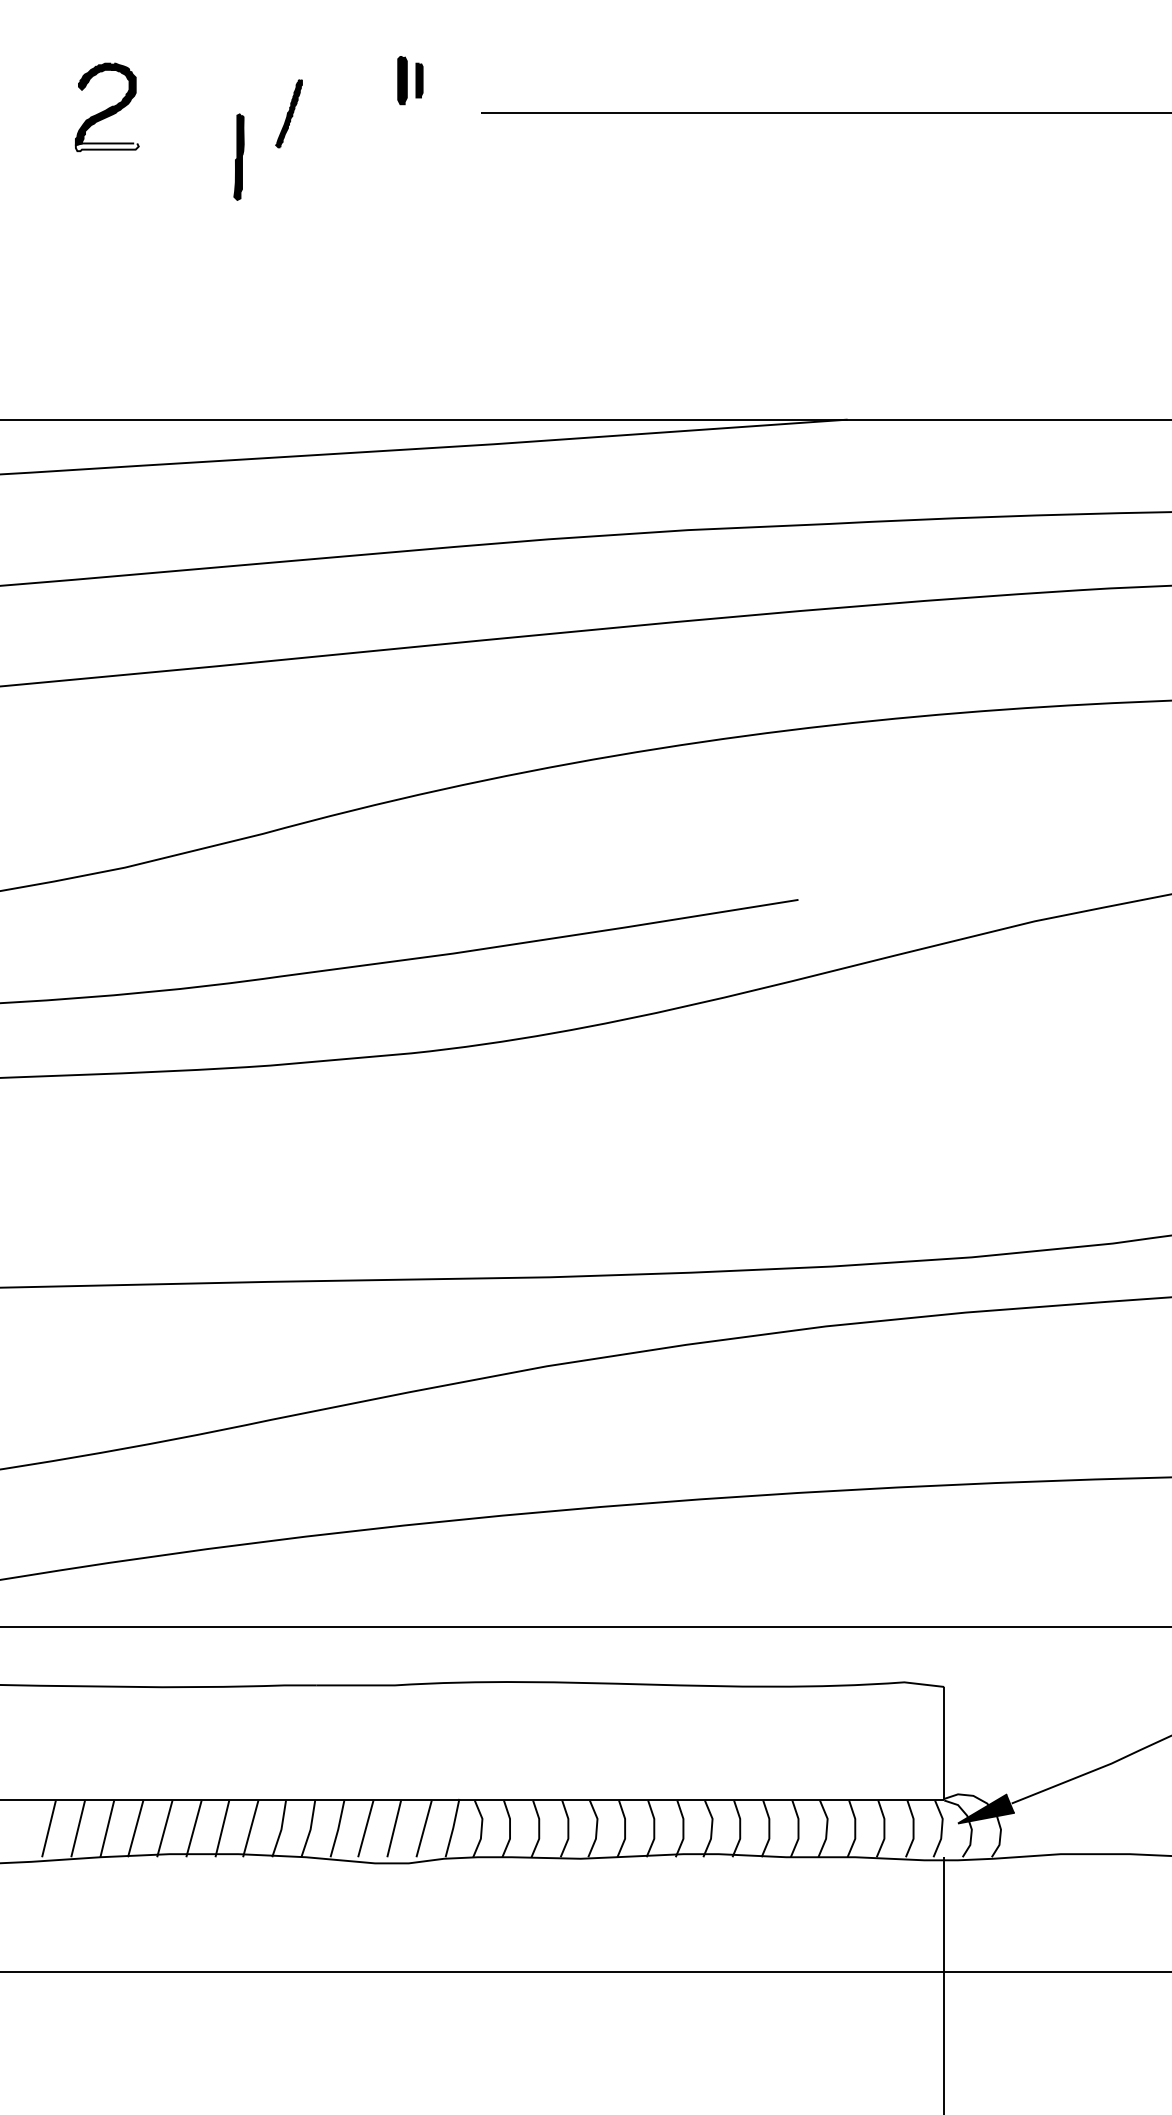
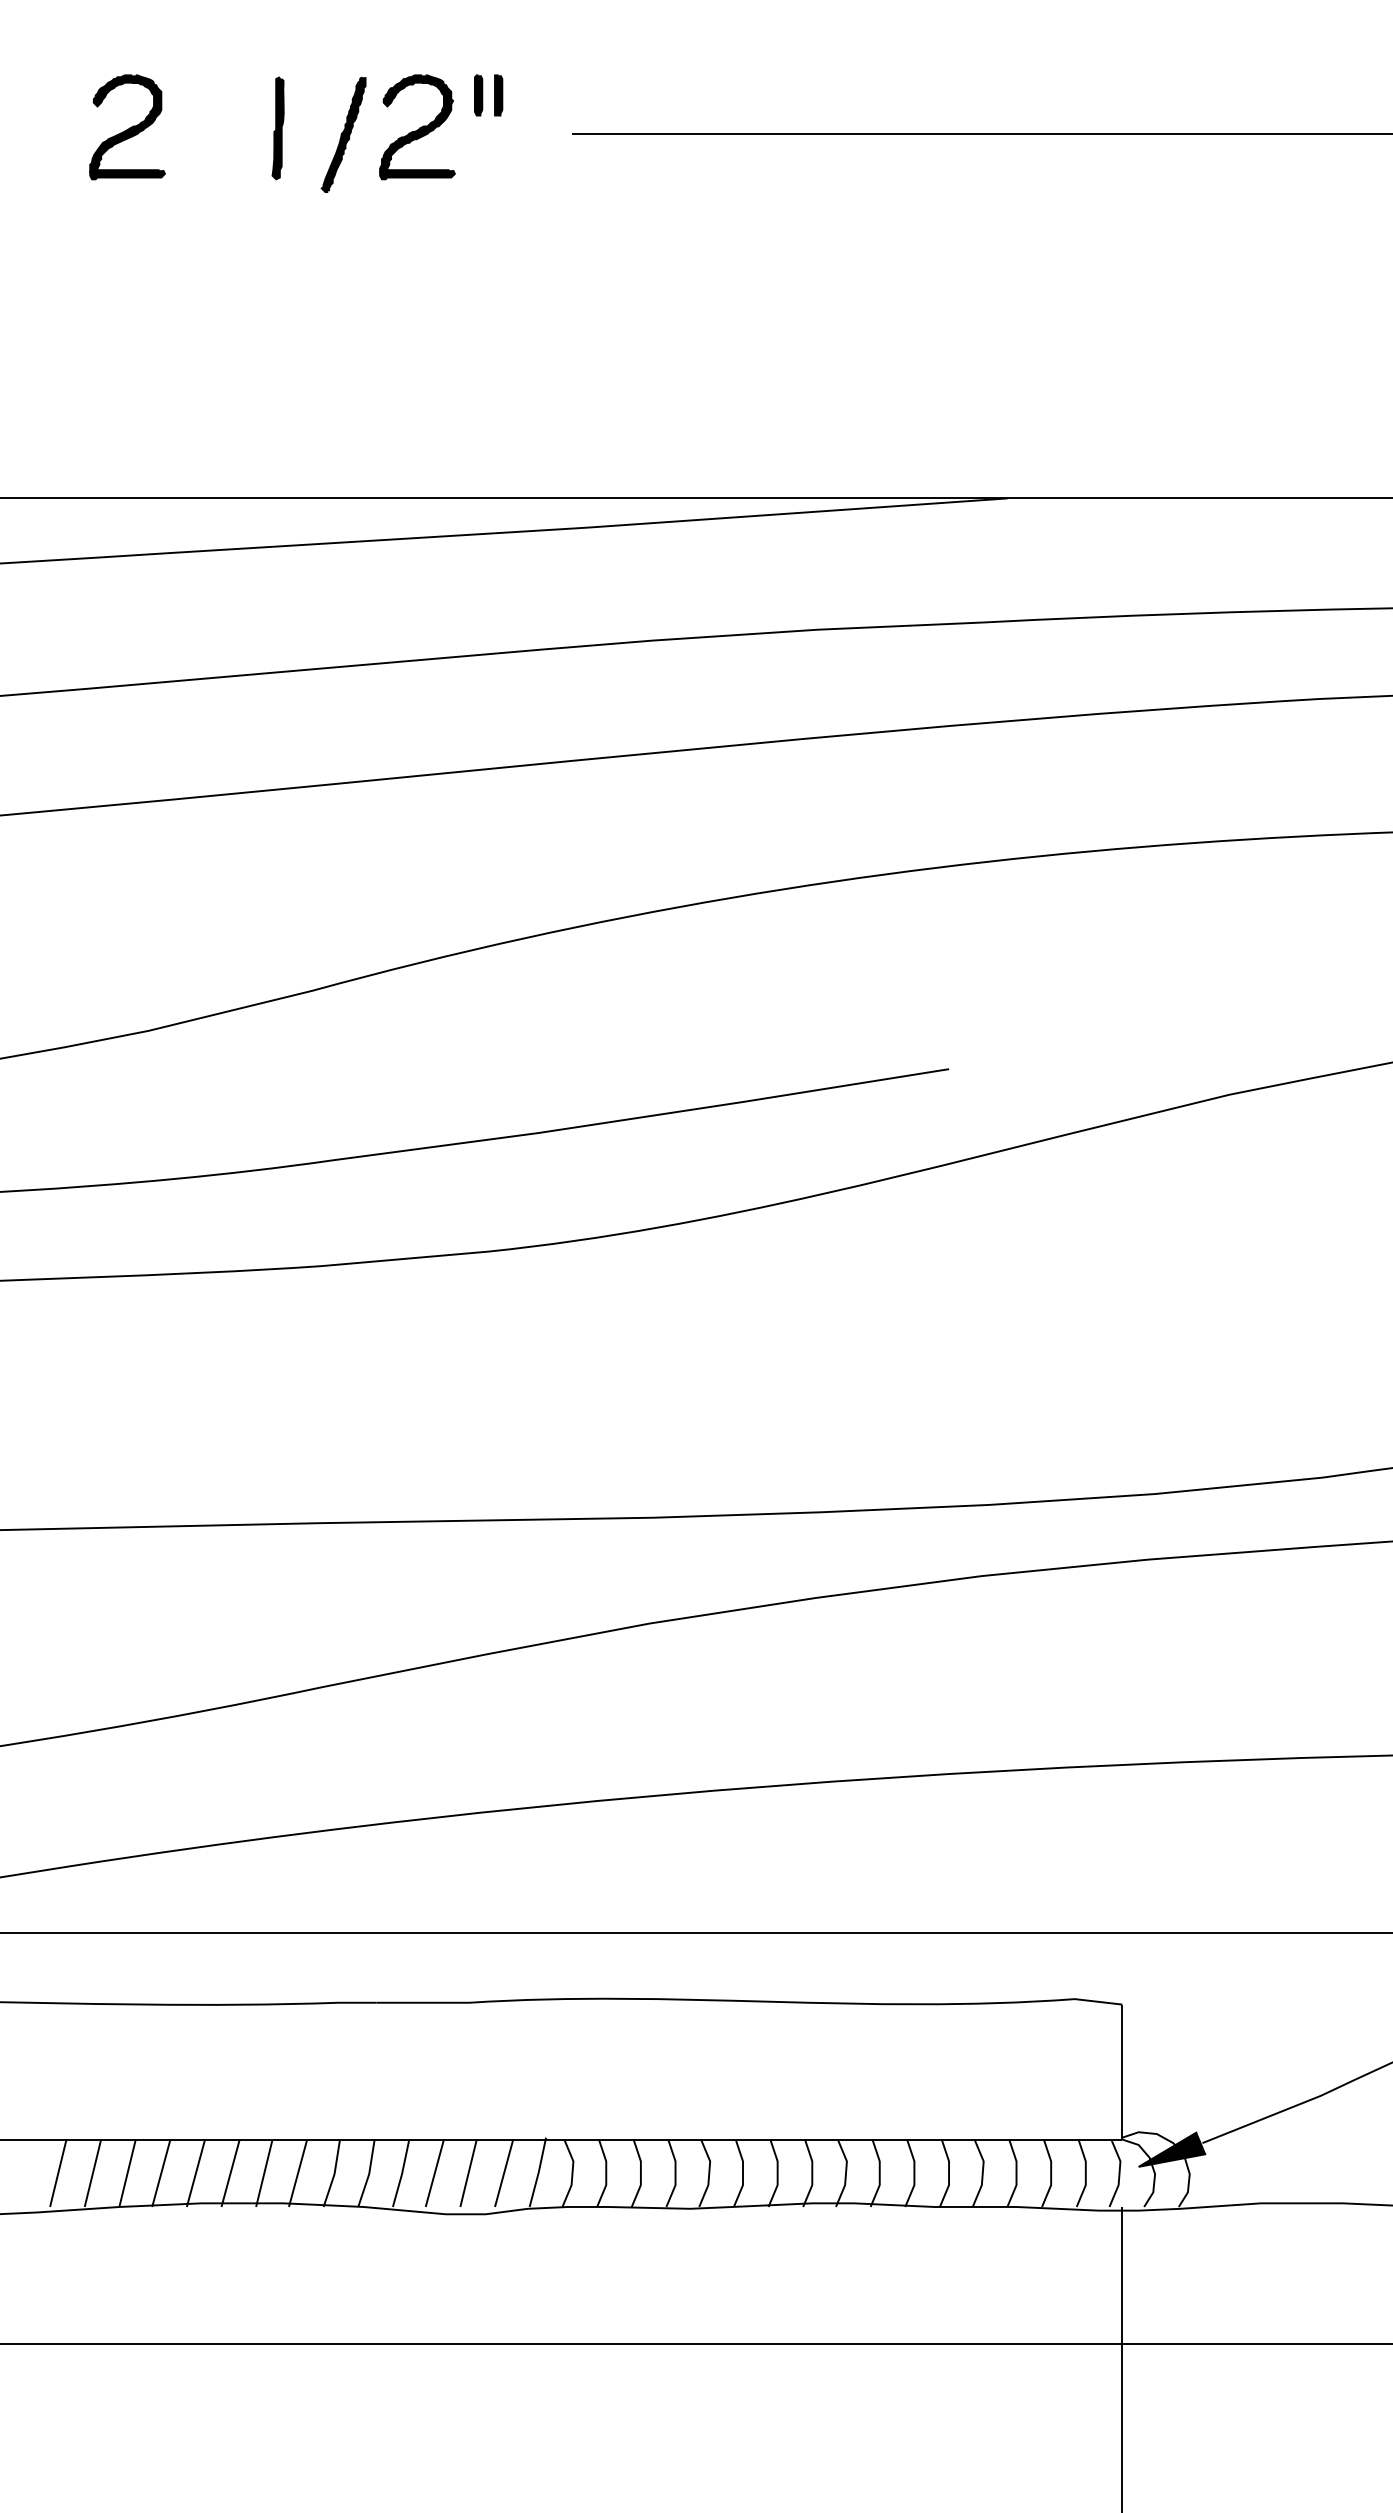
part: (402, 80) -> (478, 95), size x0.71
part: (351, 107) -> (417, 127), added
part: (288, 113) -> (343, 134), size x1.43
fill: (107, 147) -> (127, 174), added
part: (238, 157) -> (277, 128), moved

